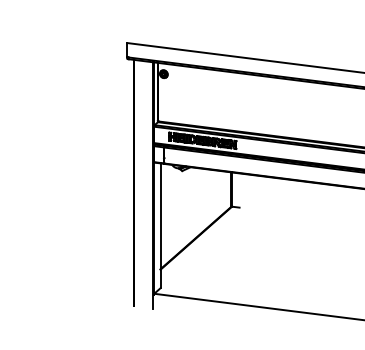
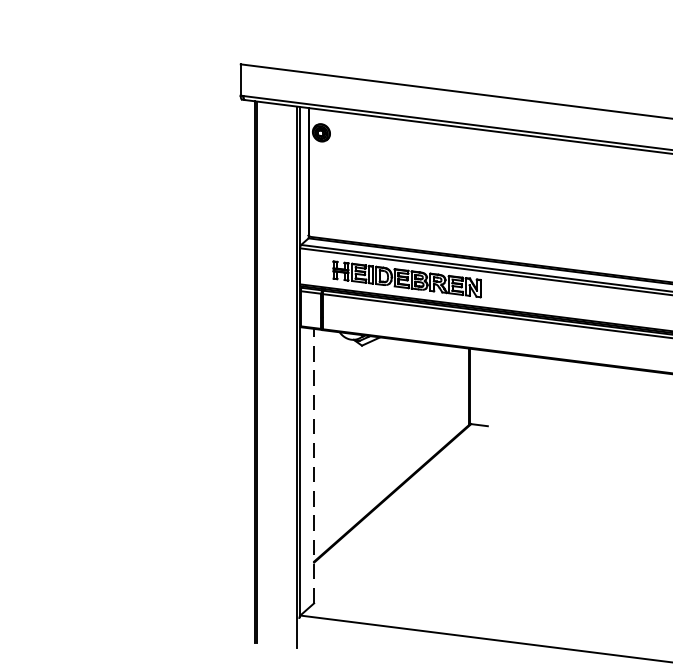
line: (160, 225) -> (314, 465), solid -> dashed

